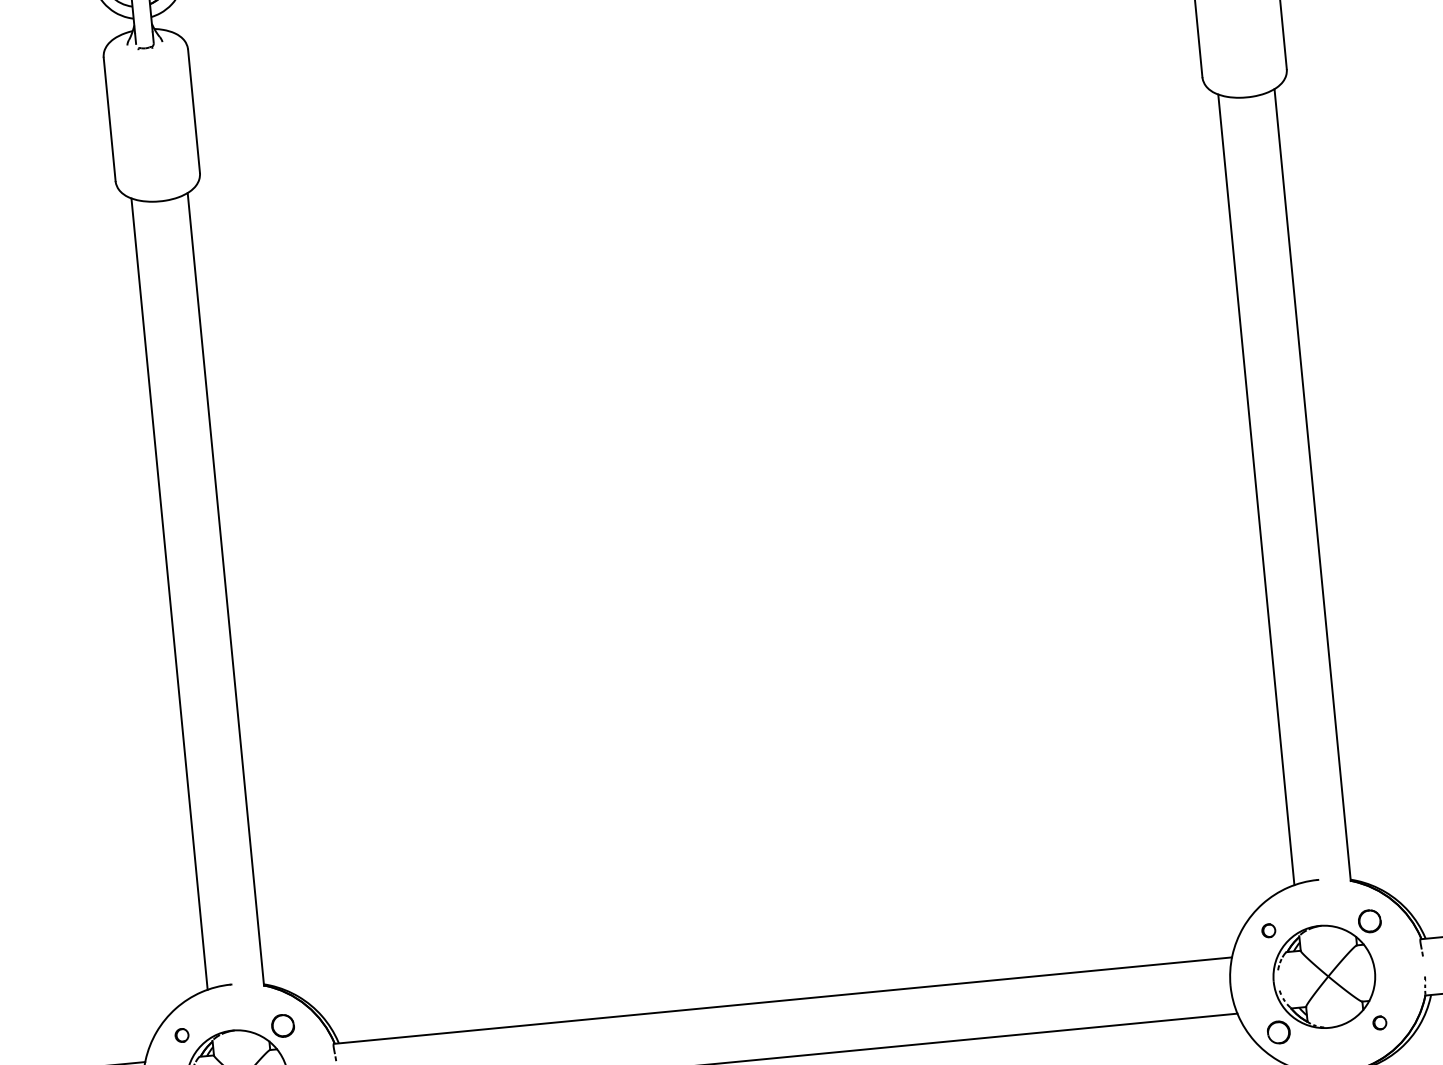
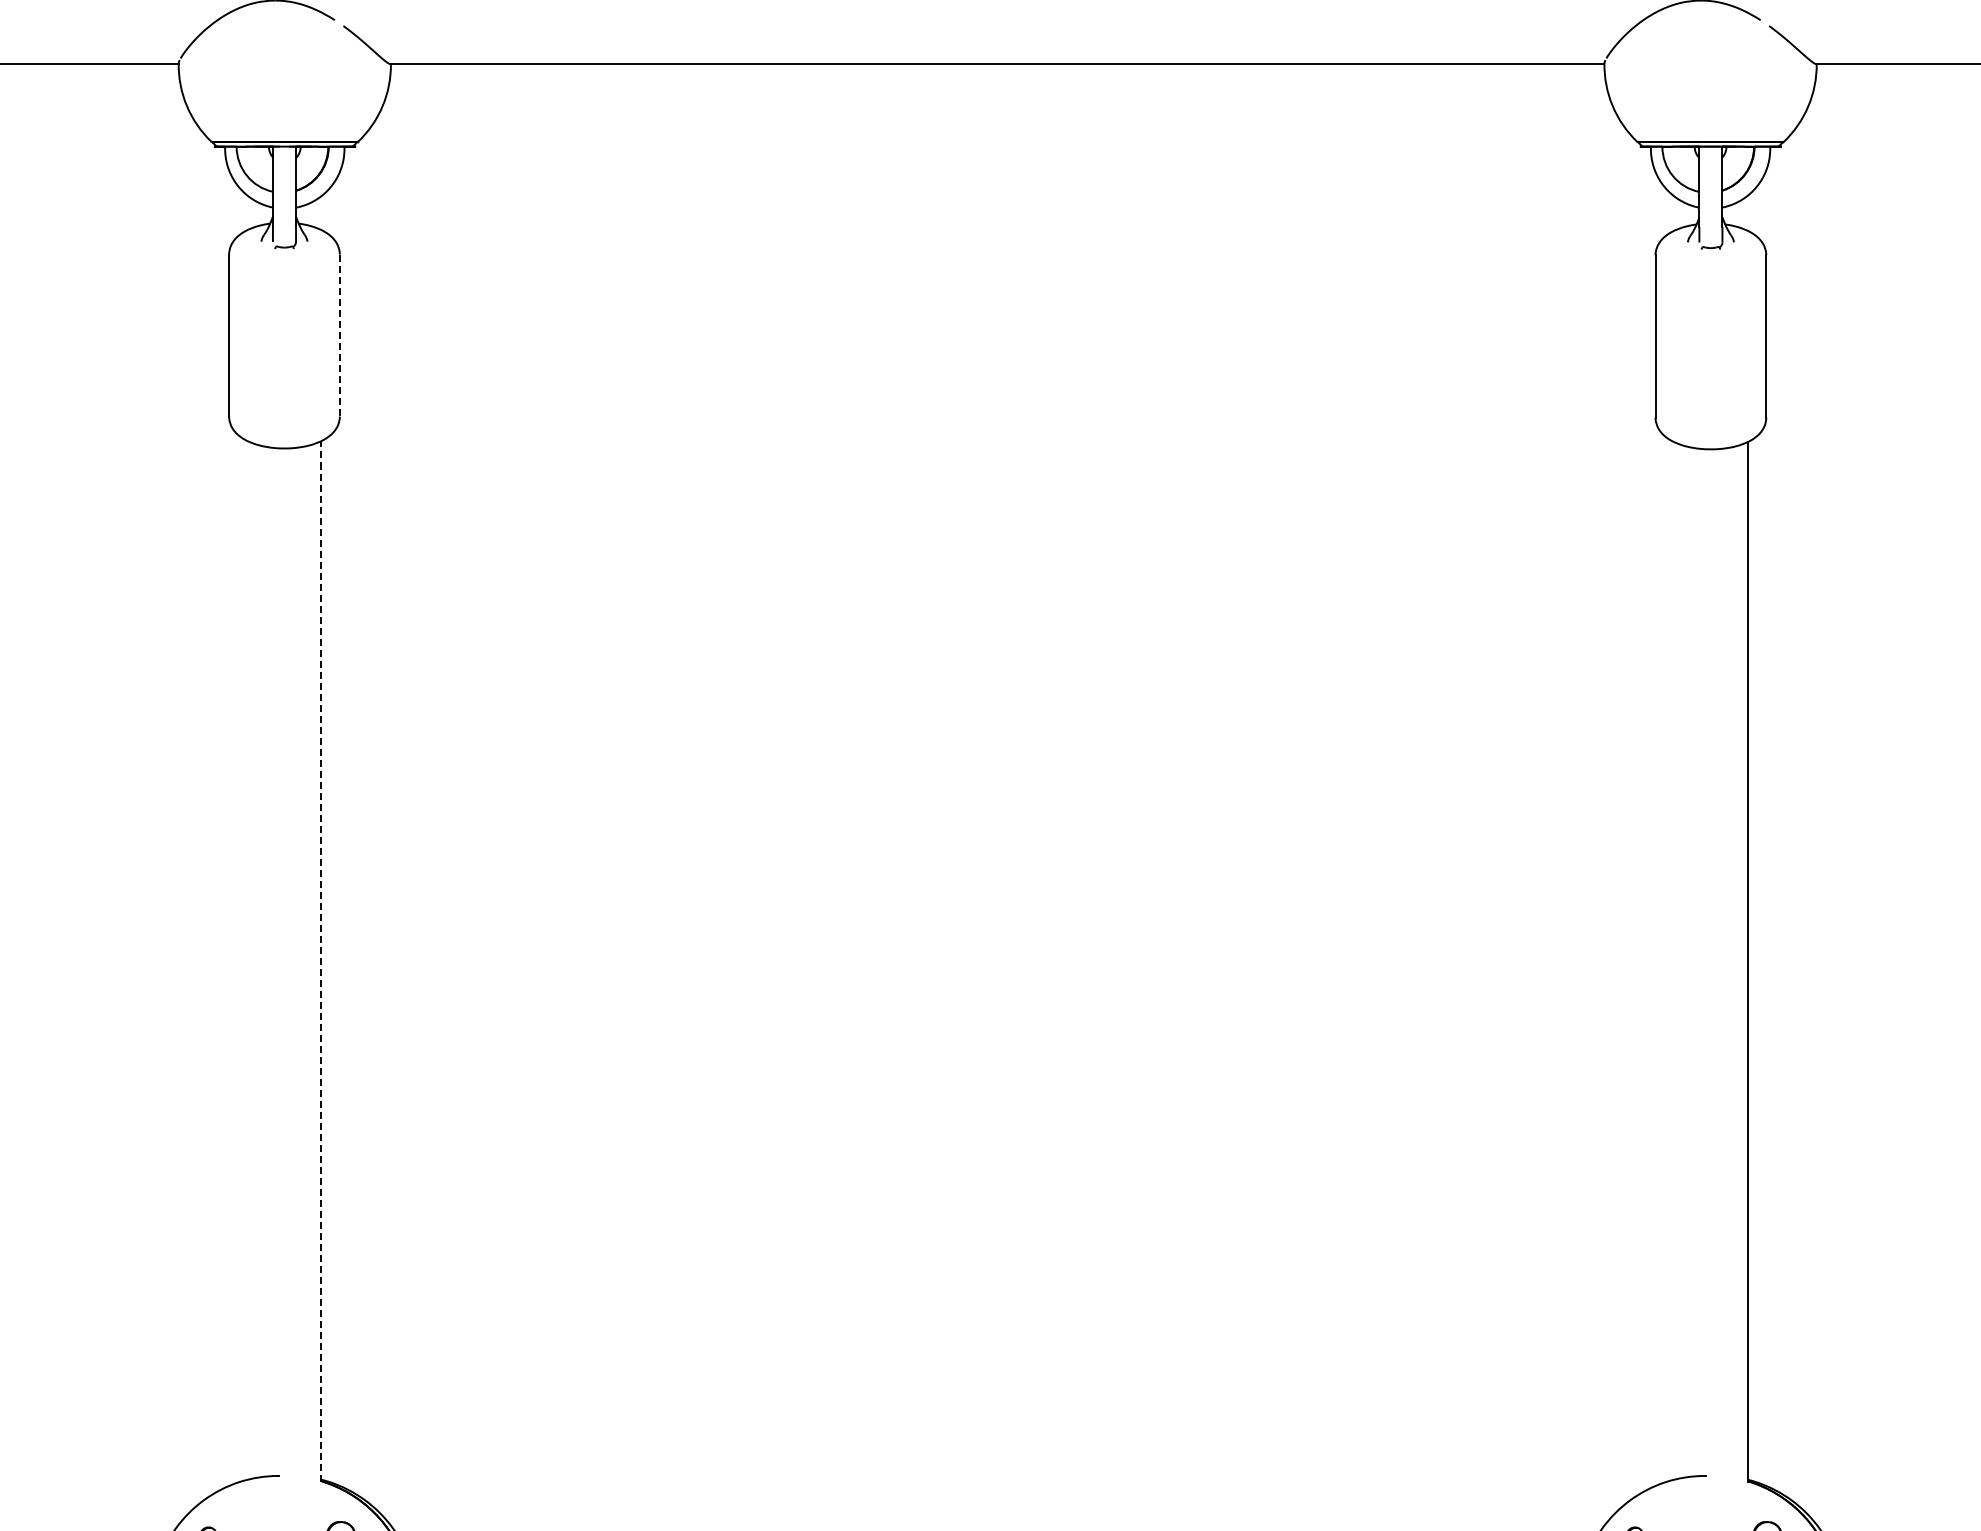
line: (193, 111) -> (339, 335), solid -> dashed
line: (1256, 489) -> (1674, 960), removed
line: (225, 588) -> (321, 960), solid -> dashed
line: (169, 594) -> (247, 960), removed

